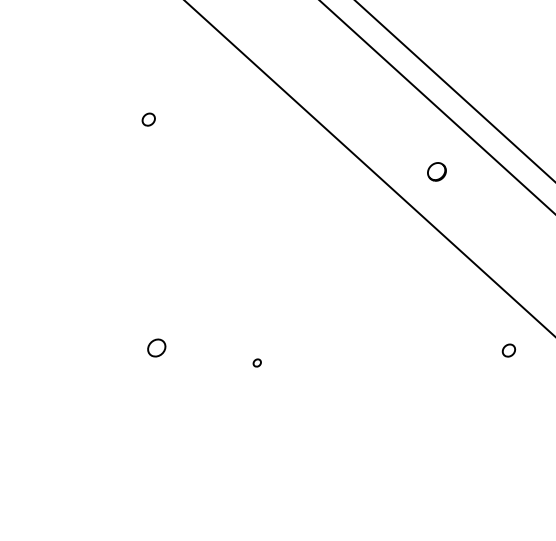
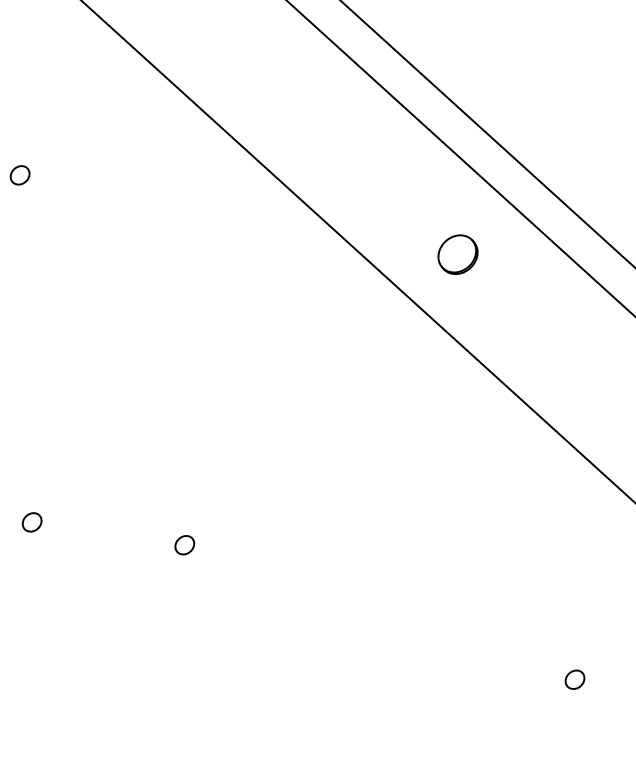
part: (436, 171) -> (457, 254), size x1.43
part: (156, 347) -> (31, 521), size x0.71
part: (508, 350) -> (574, 679), moved
part: (257, 362) -> (185, 544), size x1.67

